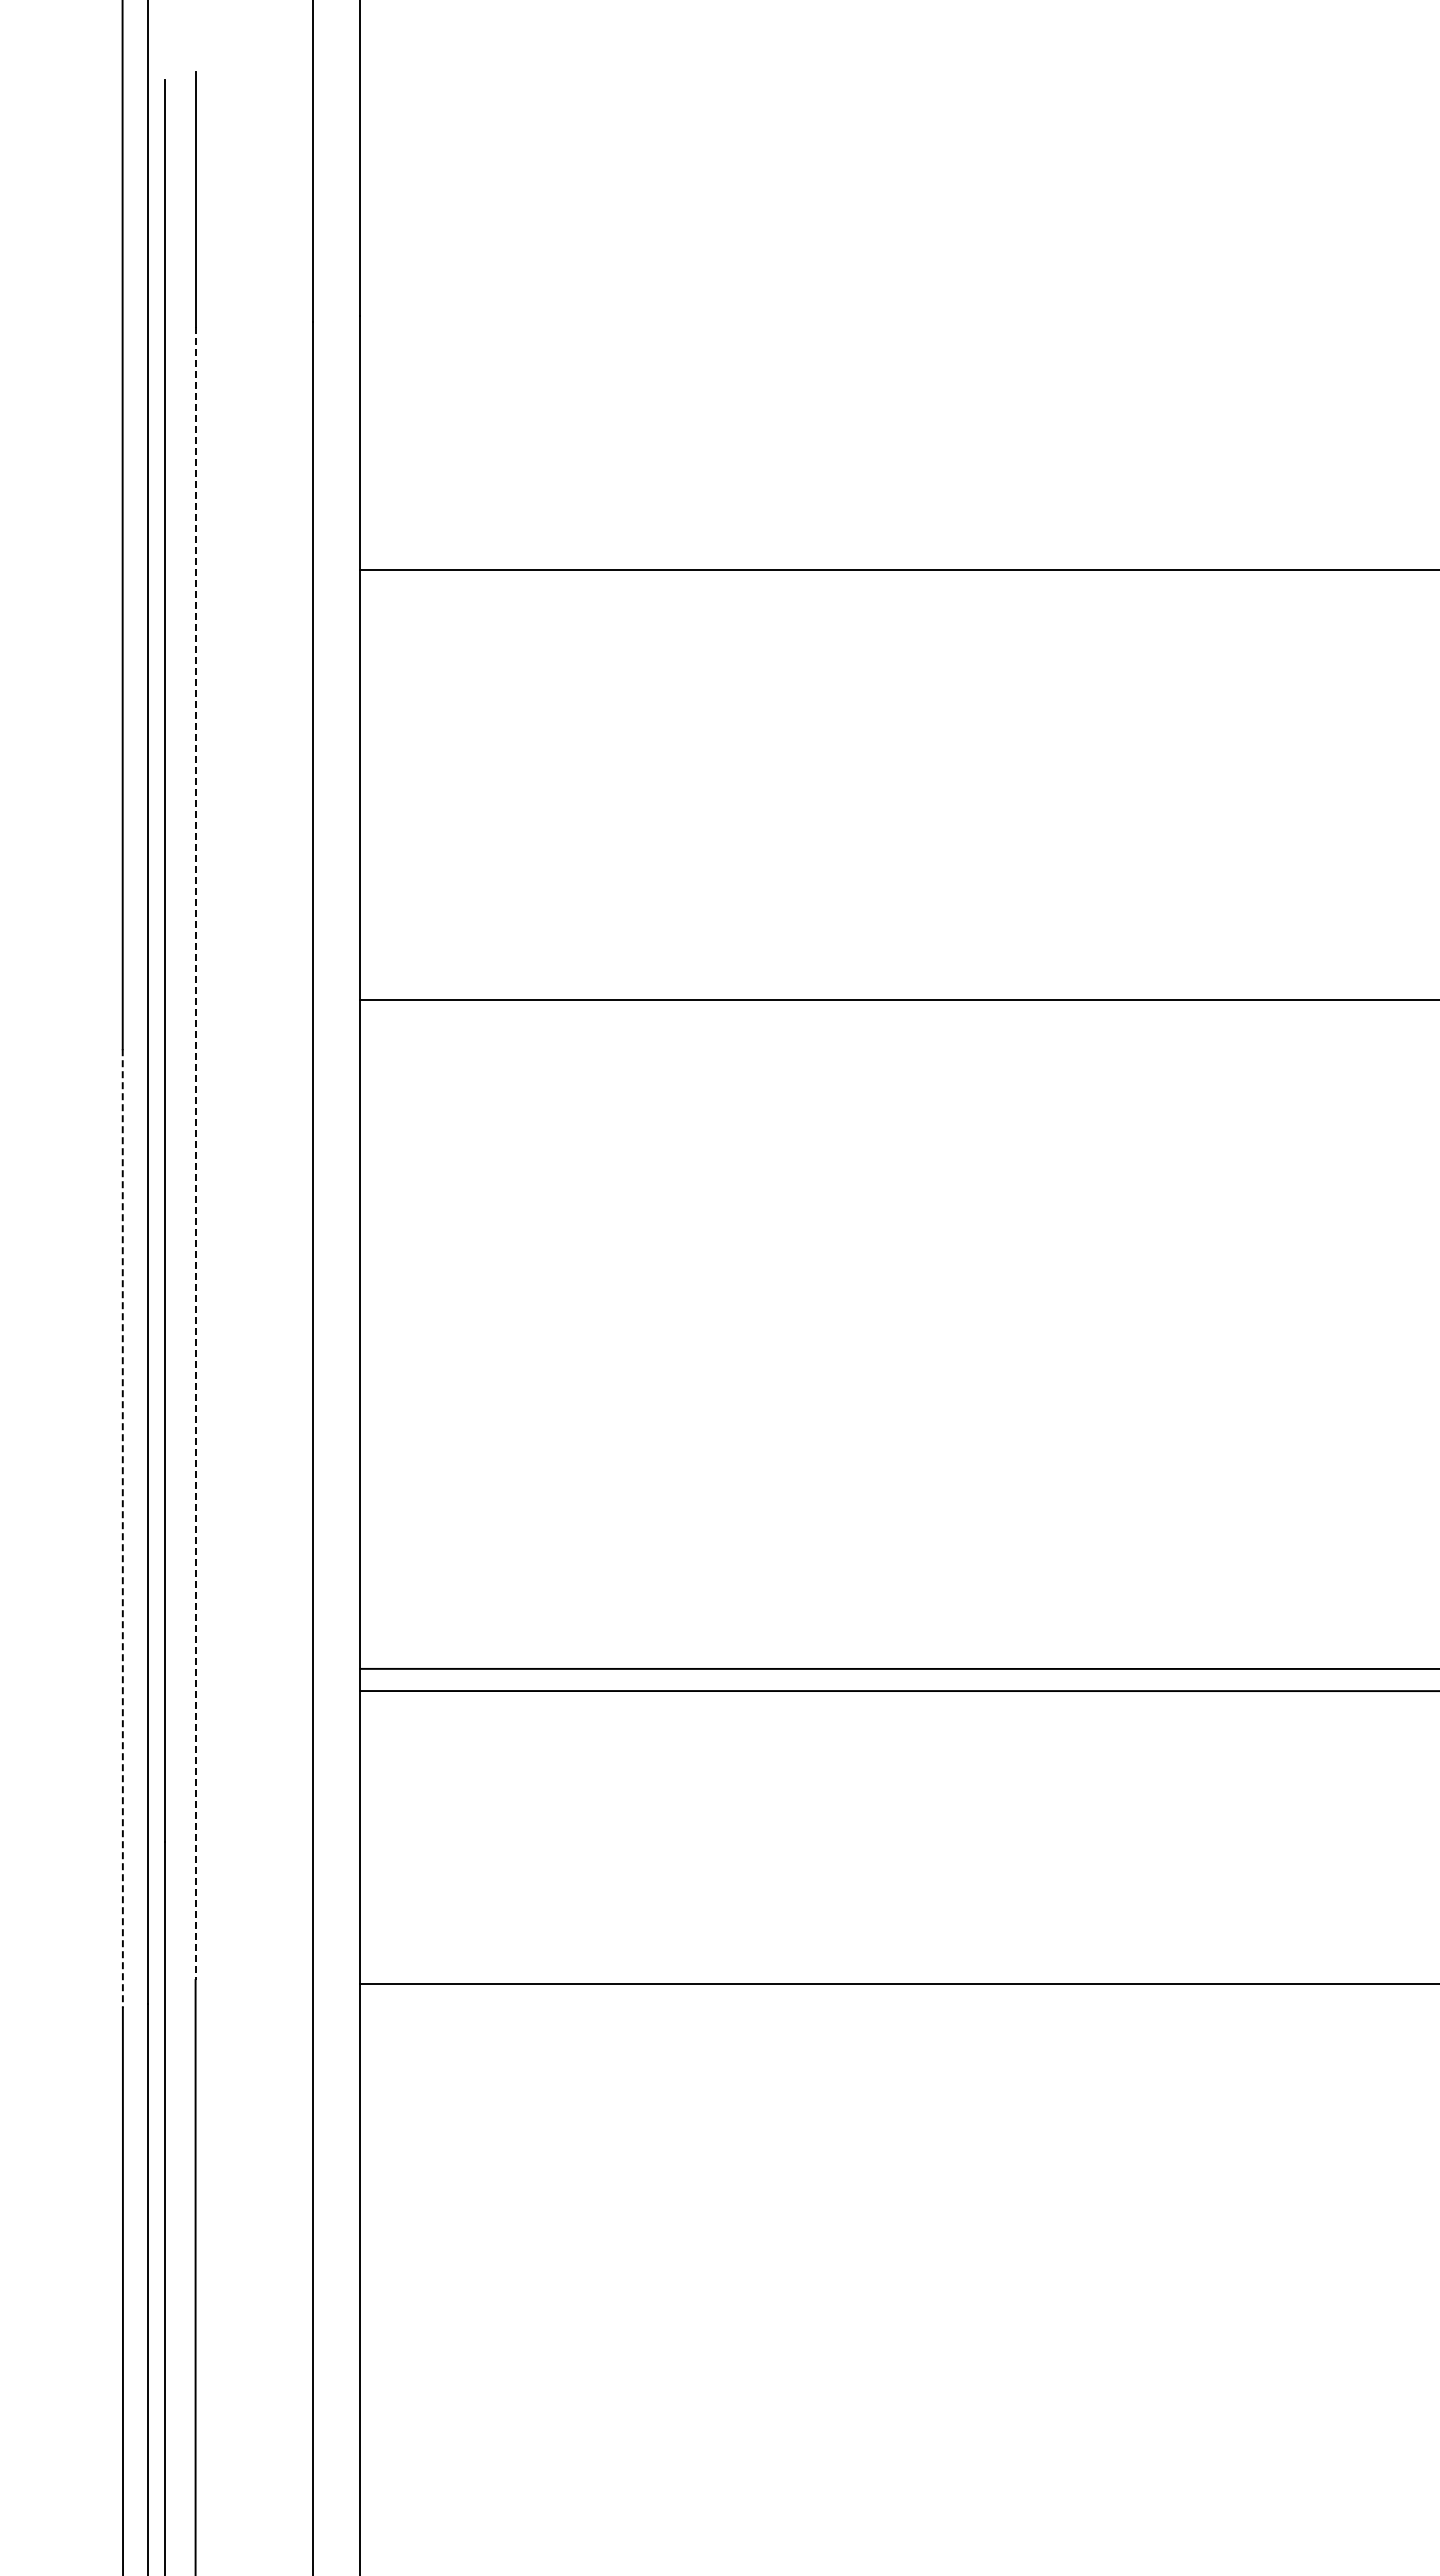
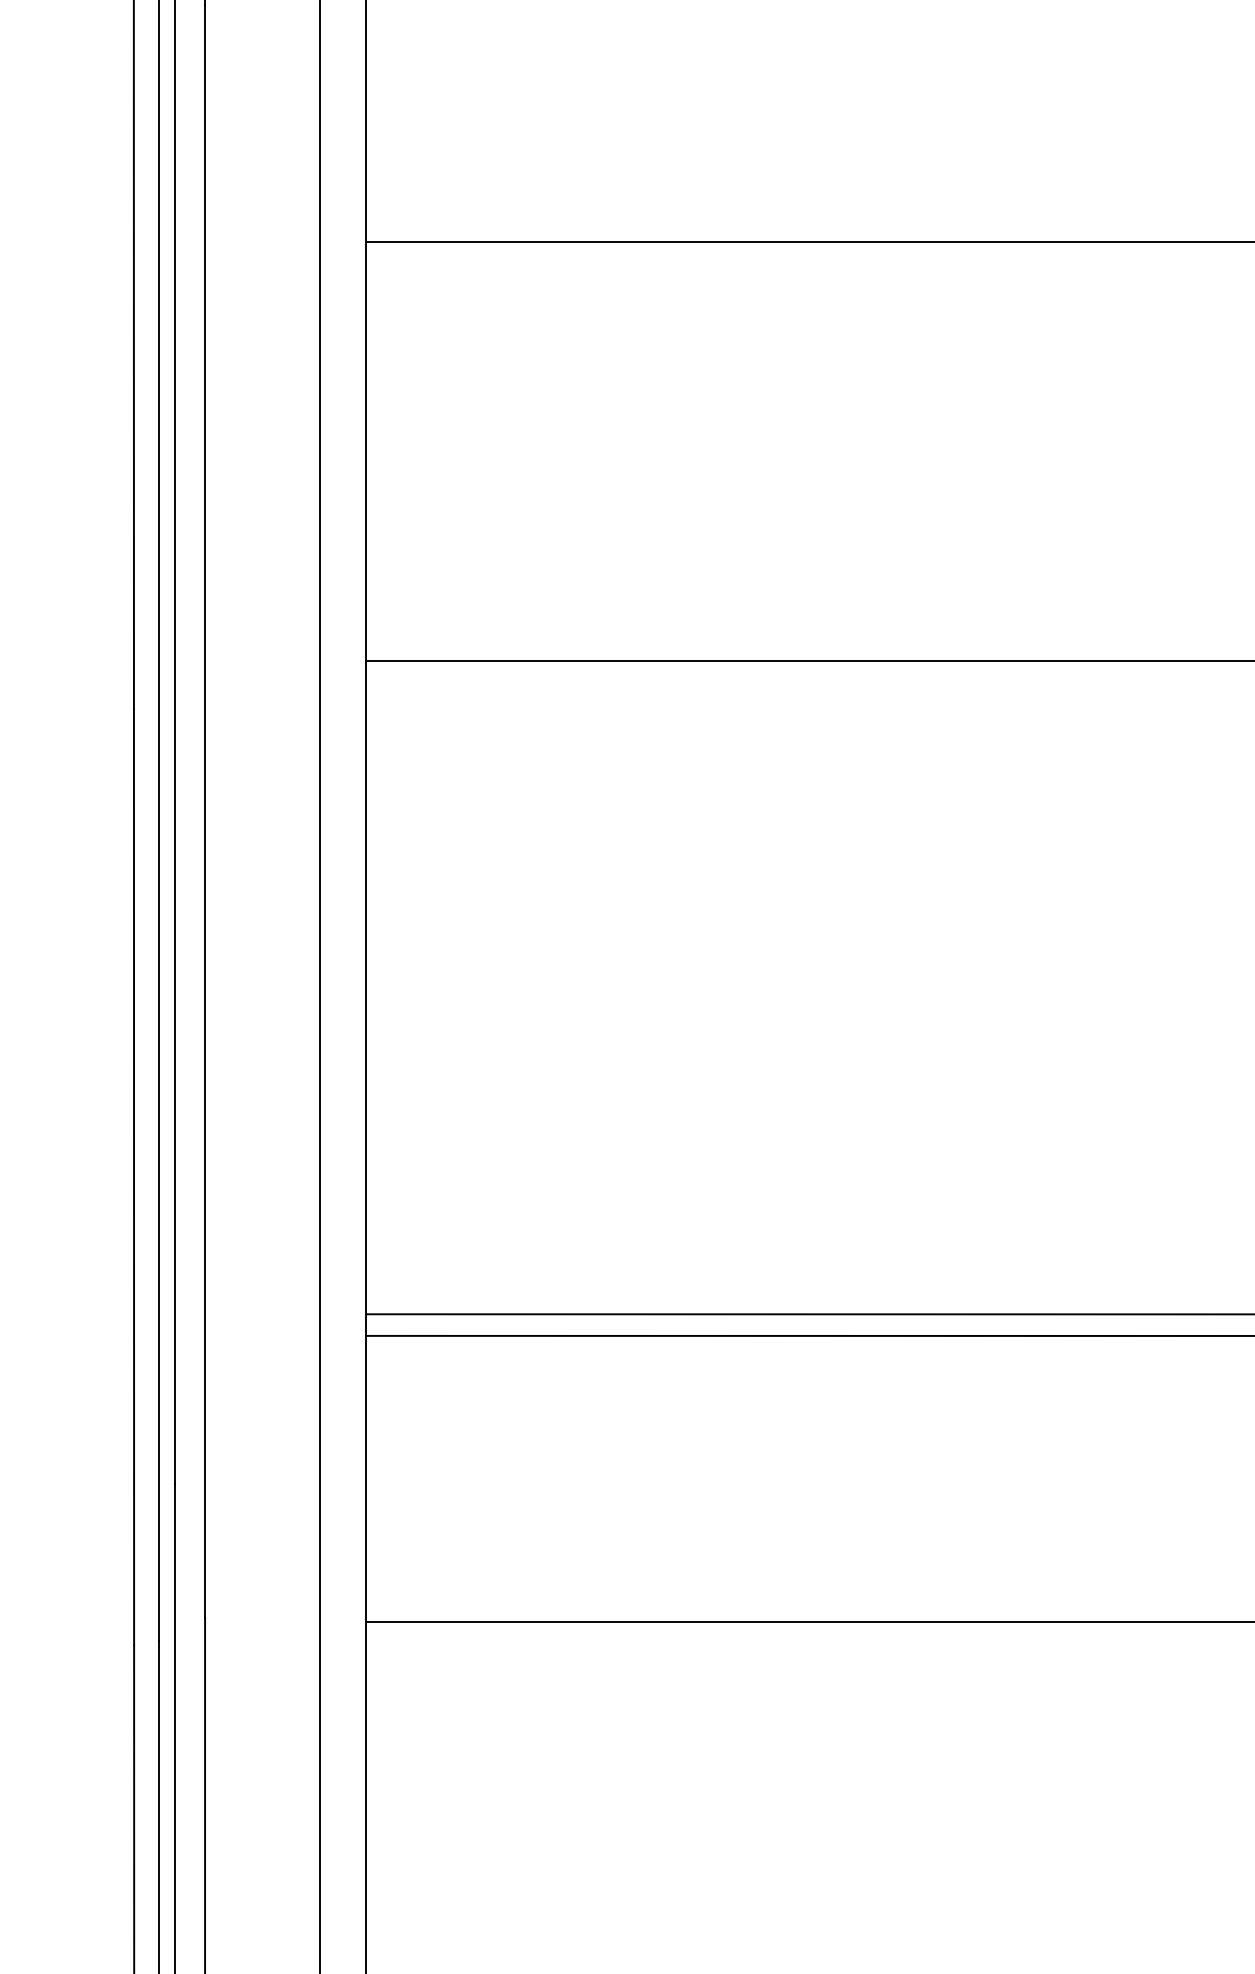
line: (195, 1154) -> (205, 812), dashed -> solid
line: (122, 1529) -> (133, 1178), dashed -> solid

